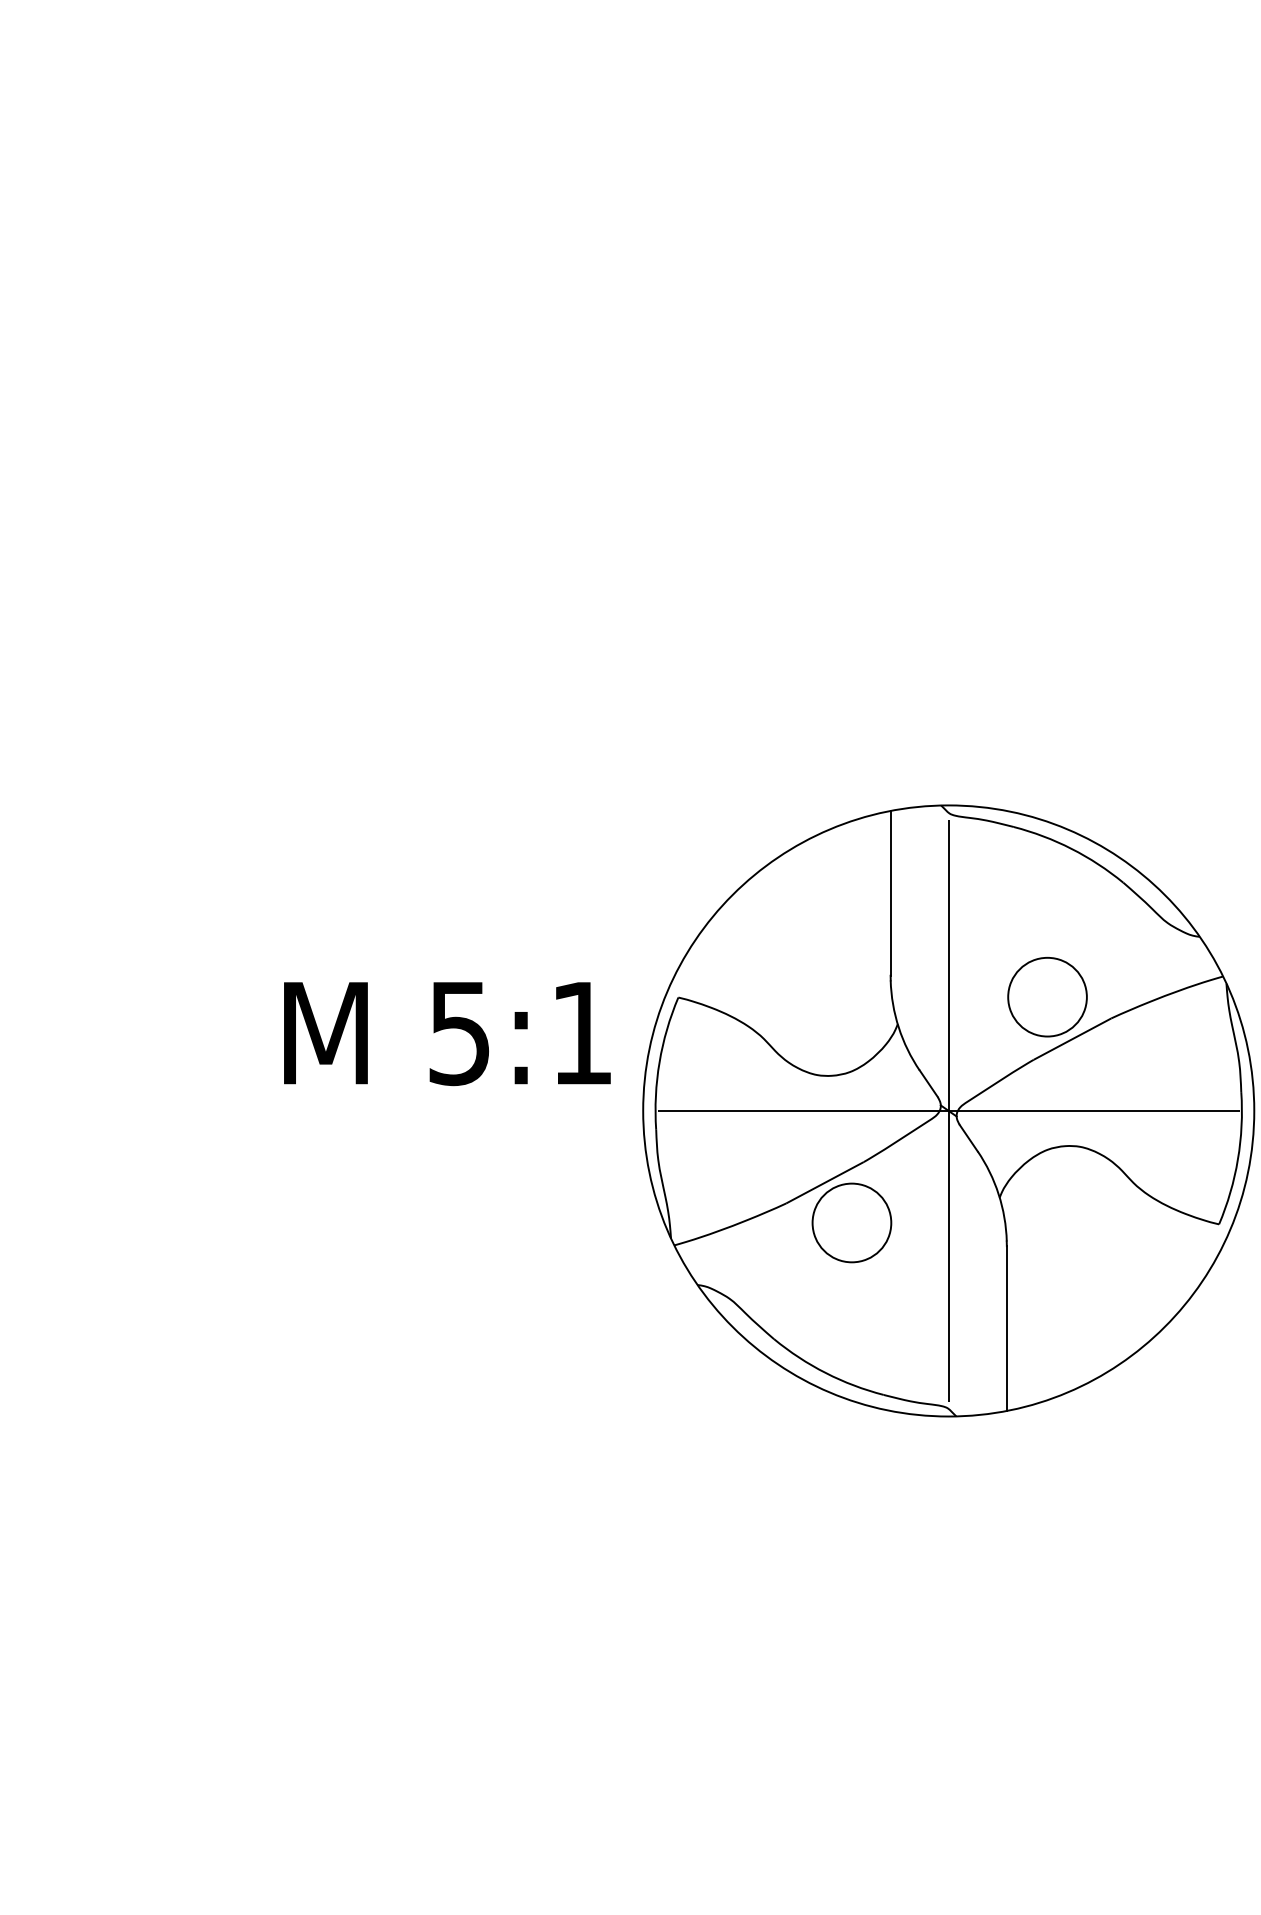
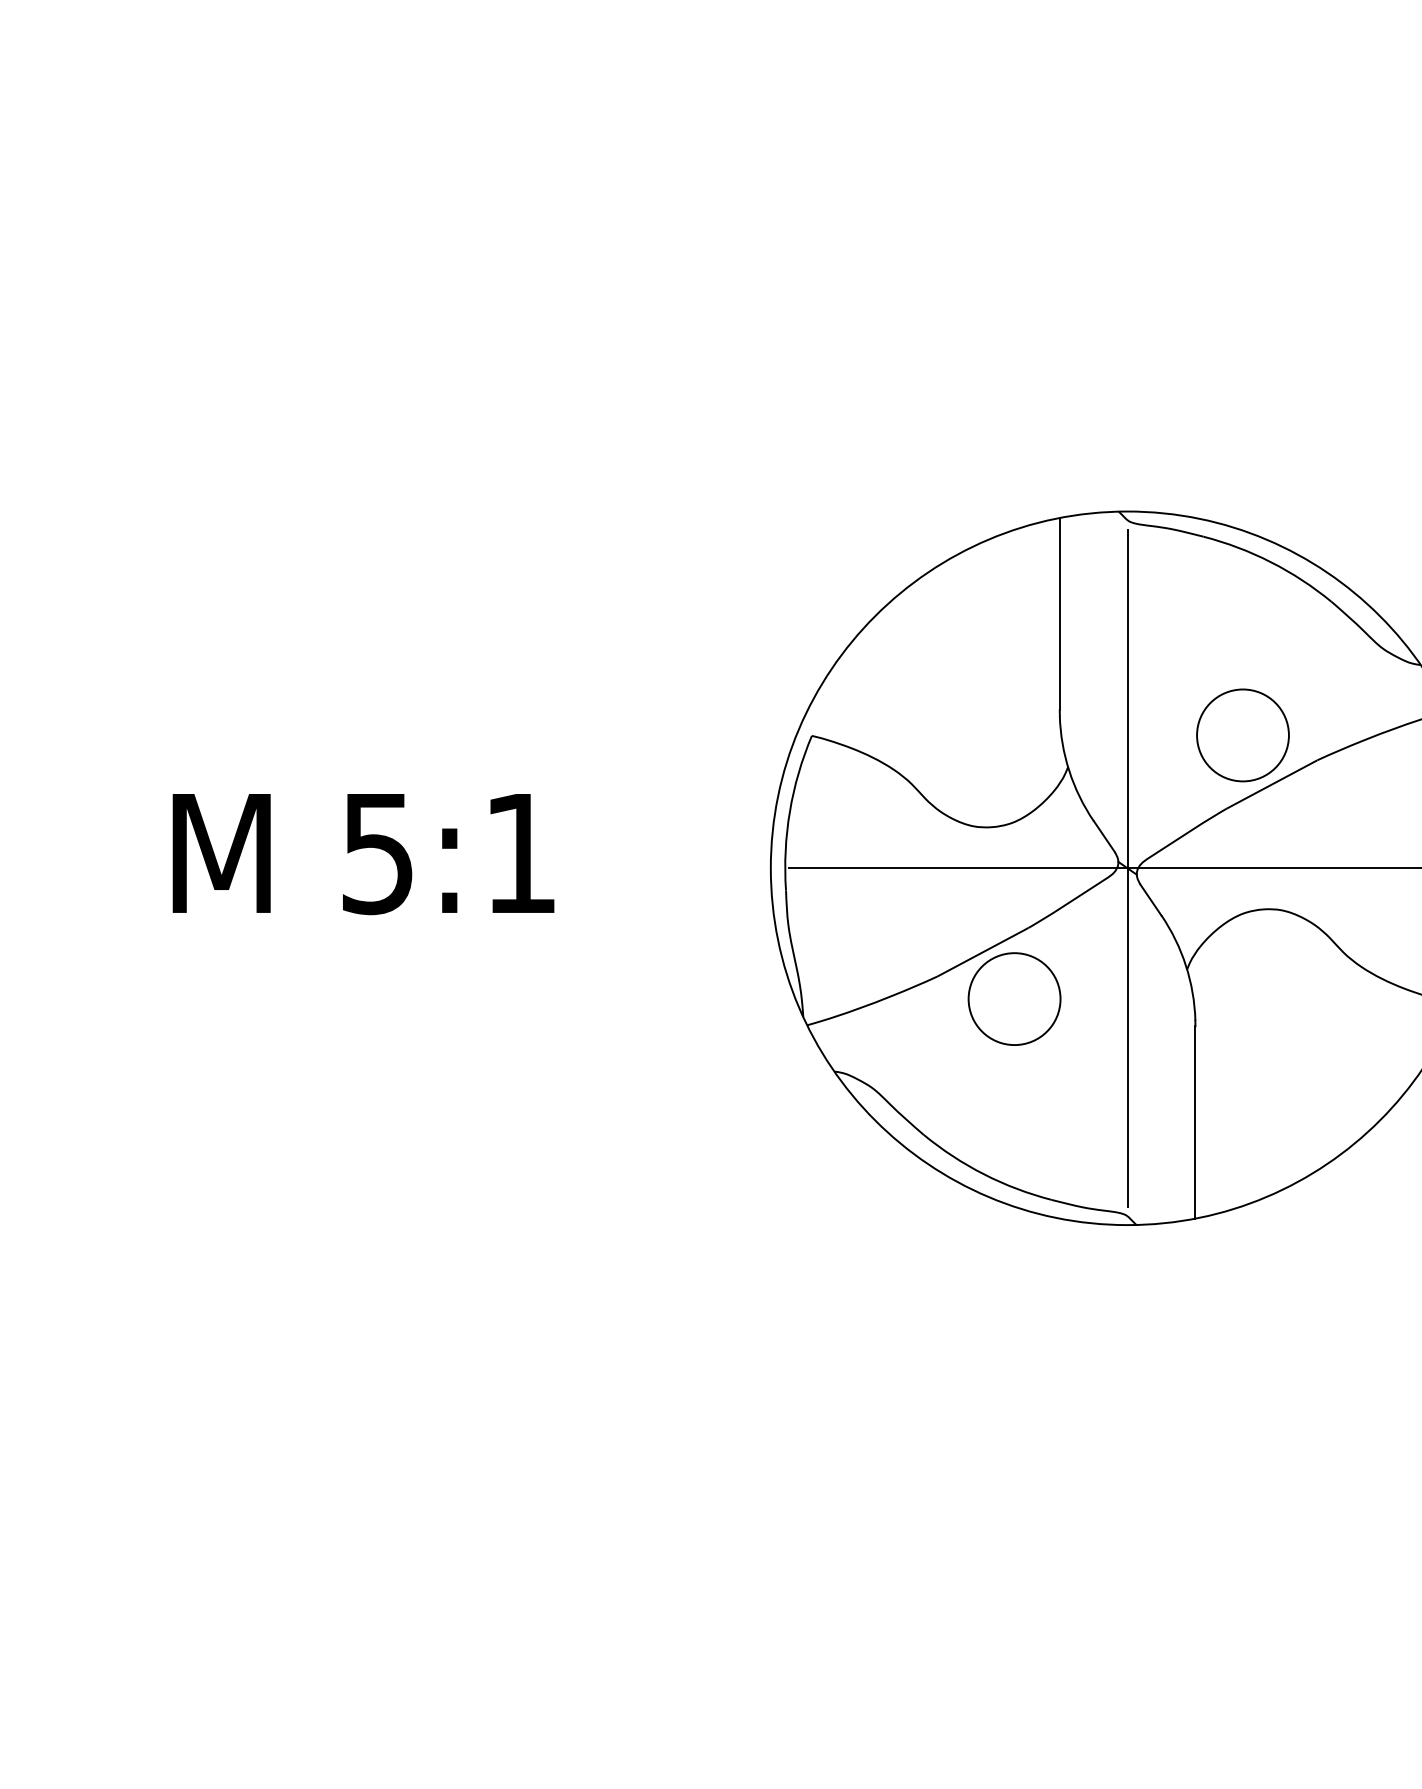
text: (447, 1034) -> (363, 854), moved

